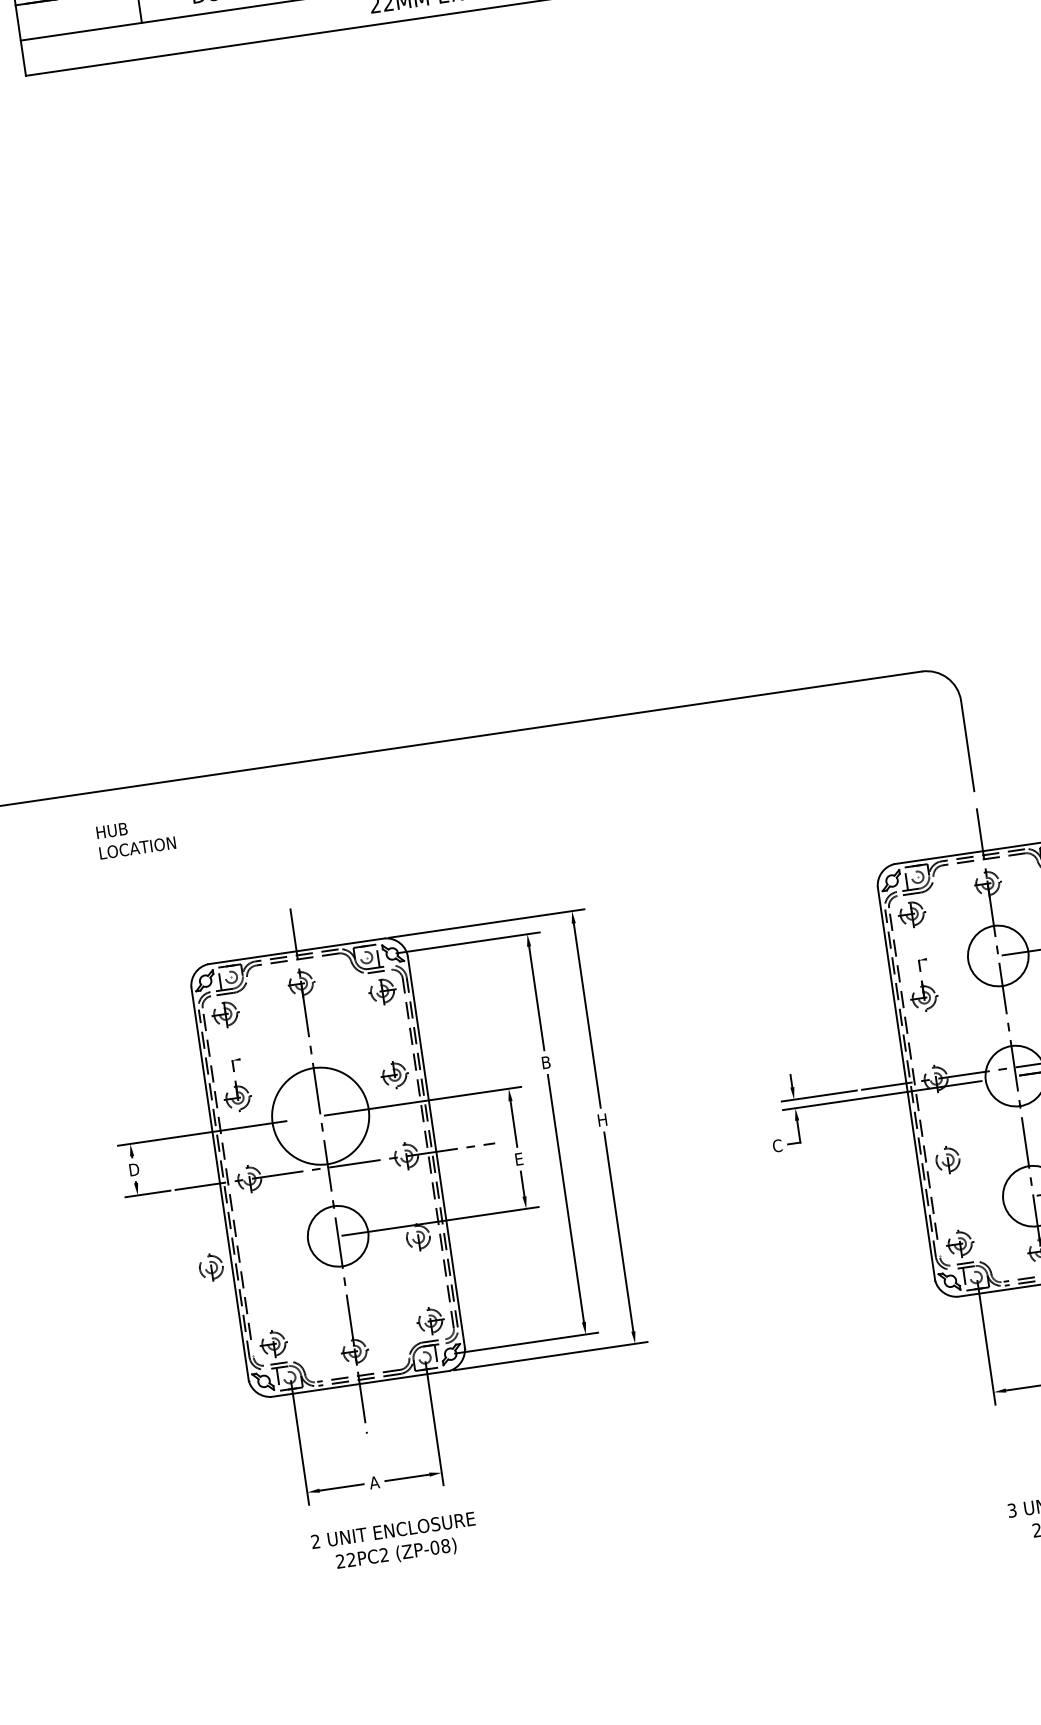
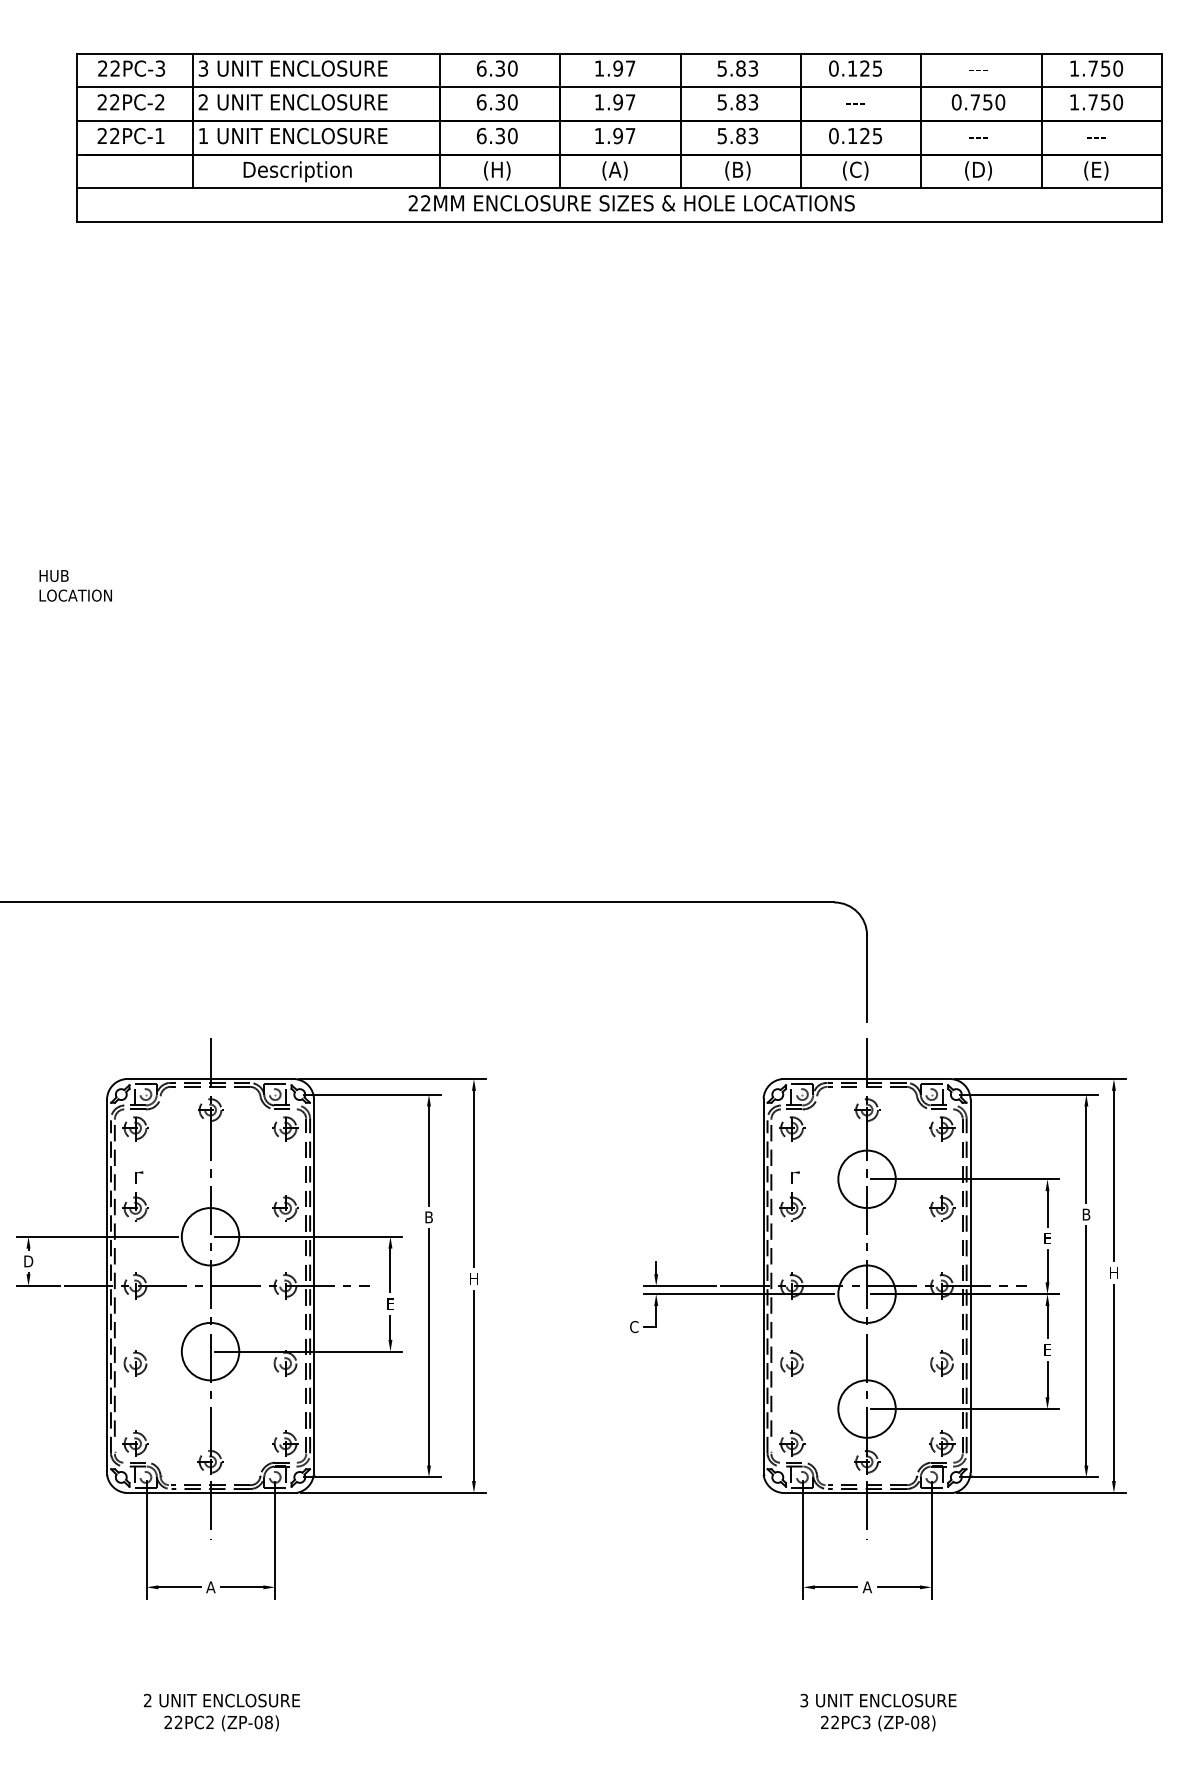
text: (135, 837) -> (75, 585), moved
circle: (320, 1115) -> (210, 1236), size x0.62
part: (211, 1267) -> (135, 1363), moved
text: (394, 1542) -> (221, 1712), moved

